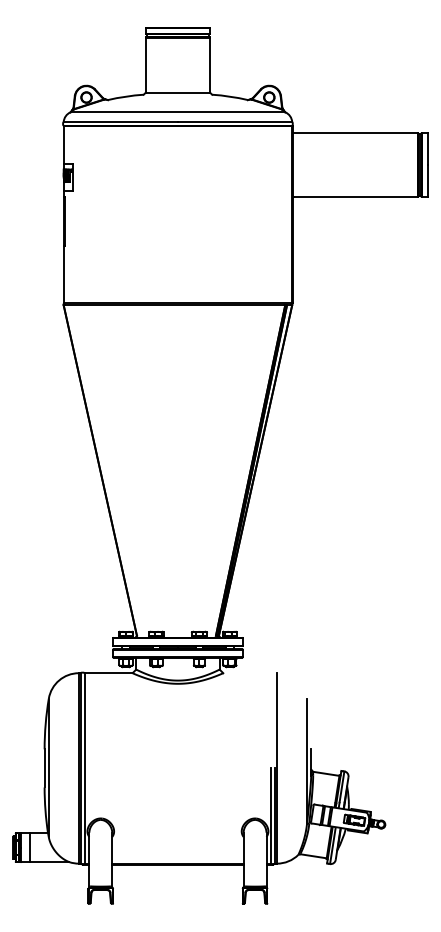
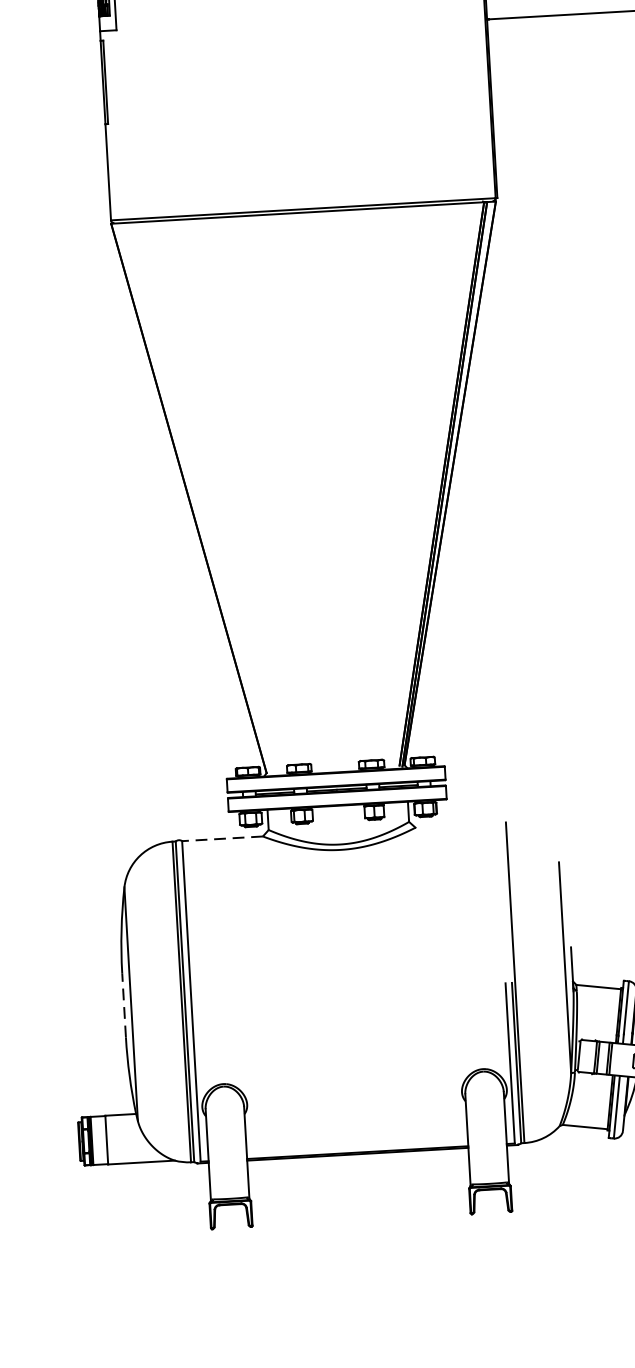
line: (108, 673) -> (222, 839), solid -> dashed
line: (44, 767) -> (123, 1003), solid -> dashed

